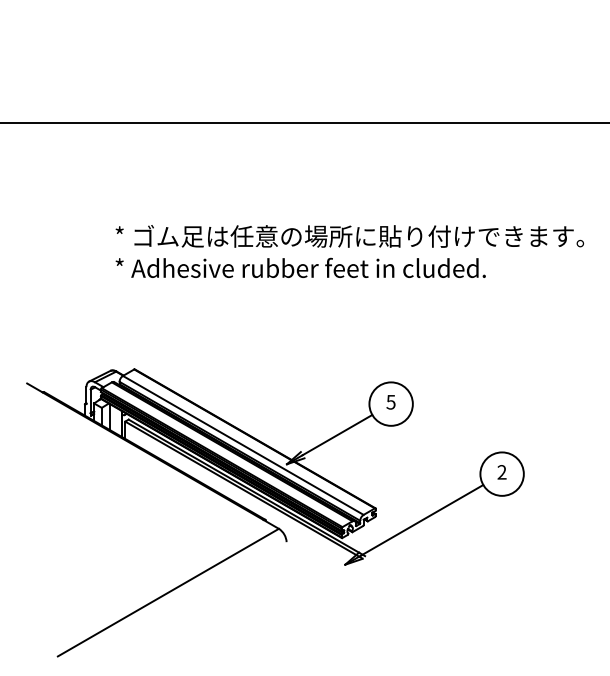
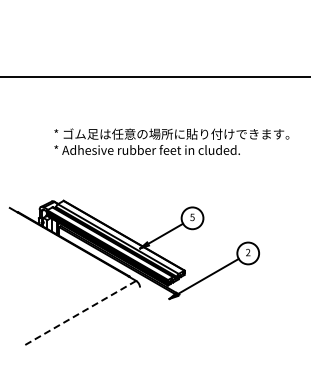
line: (169, 591) -> (81, 312), solid -> dashed

